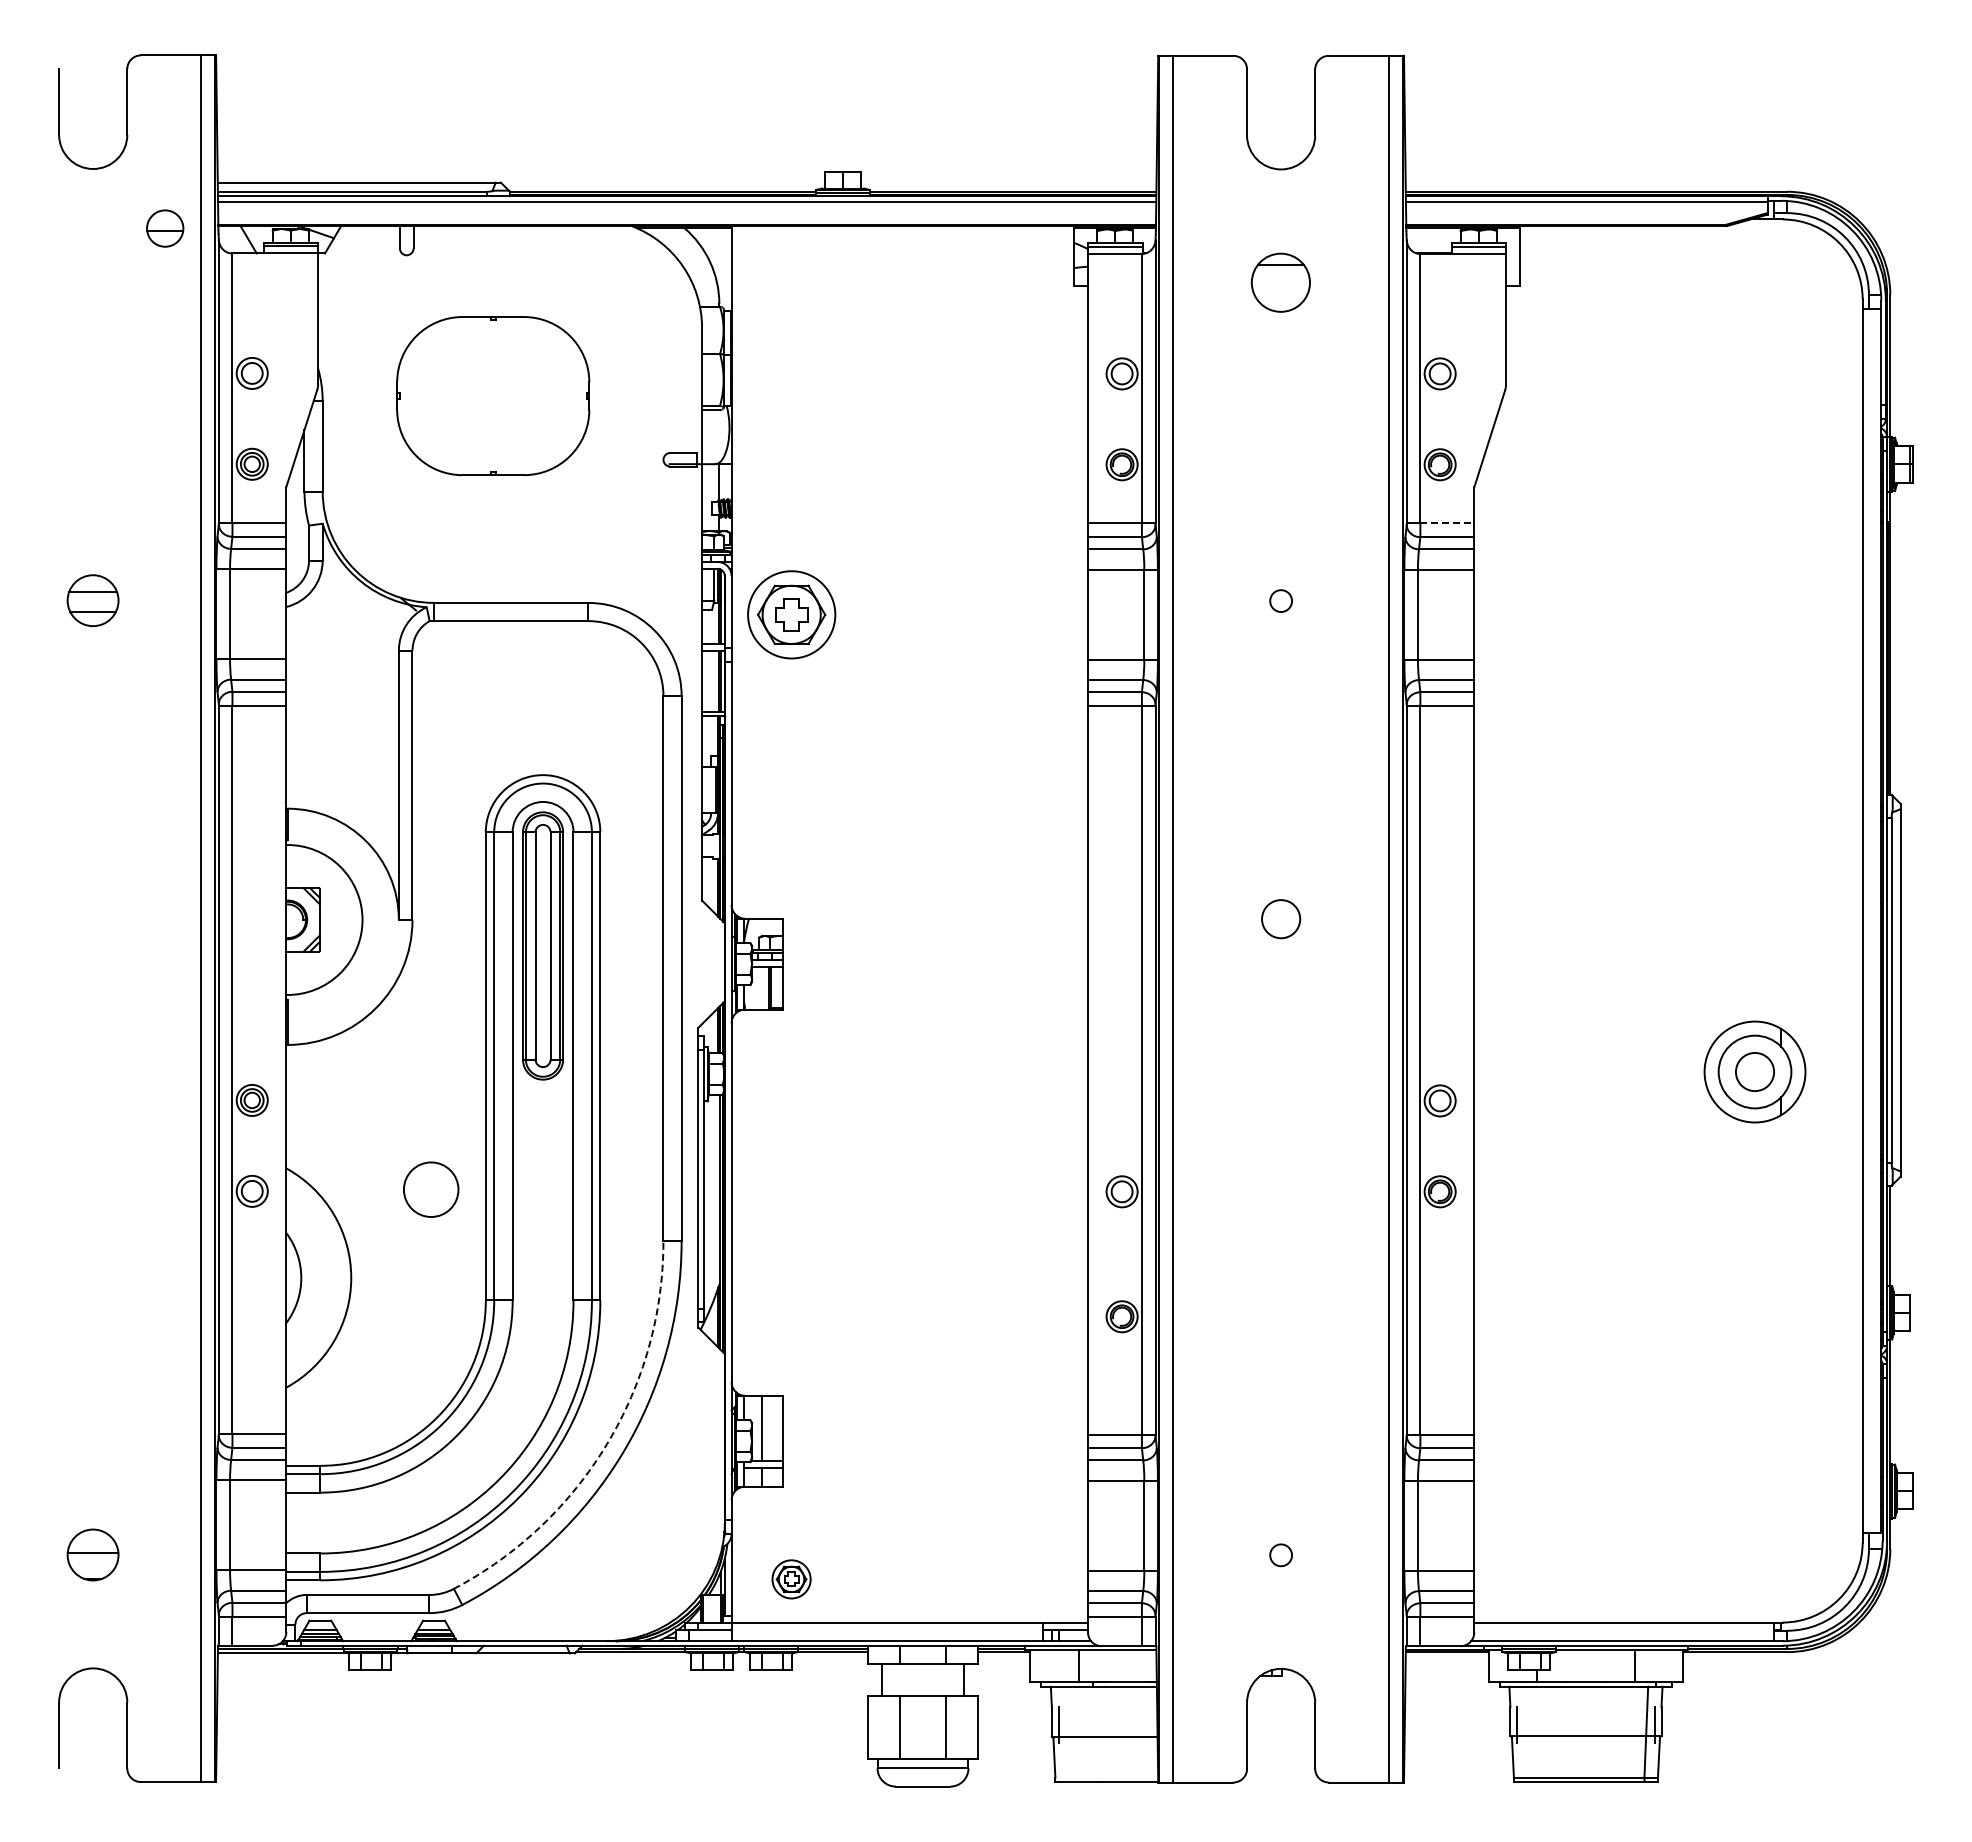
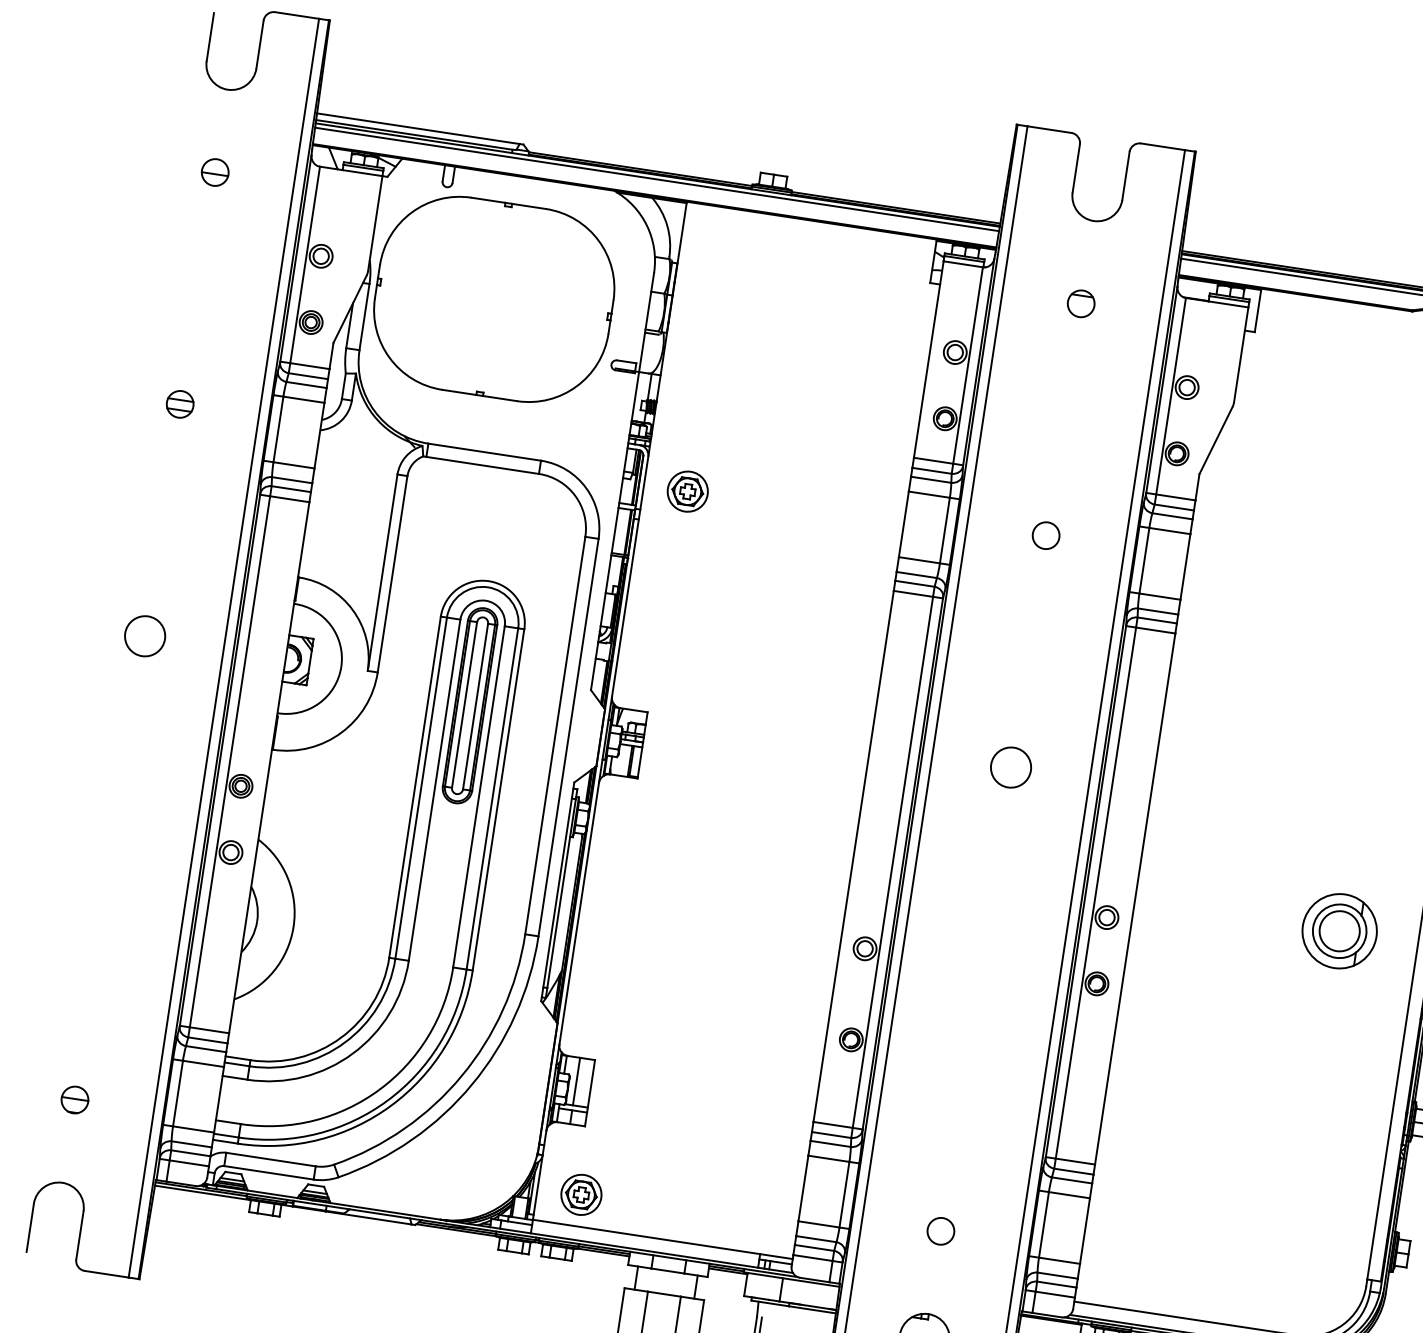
part: (165, 228) -> (215, 172), moved
part: (1281, 283) -> (1081, 304), size x0.62
part: (493, 395) -> (494, 298), size x1.67
line: (1447, 523) -> (1175, 497), dashed -> solid
part: (93, 600) -> (180, 404), size x0.71
circle: (1280, 600) -> (1045, 535), size x1.67
part: (791, 614) -> (687, 491), size x0.62
circle: (1280, 918) -> (1010, 767), size x1.43
circle: (1754, 1071) -> (1339, 930), size x1.43
circle: (431, 1189) -> (145, 636), moved
arc: (606, 1444) -> (461, 1076), dashed -> solid
part: (93, 1554) -> (75, 1099), size x0.71
circle: (1280, 1555) -> (940, 1231), size x1.67
part: (791, 1579) -> (581, 1194), size x1.43

